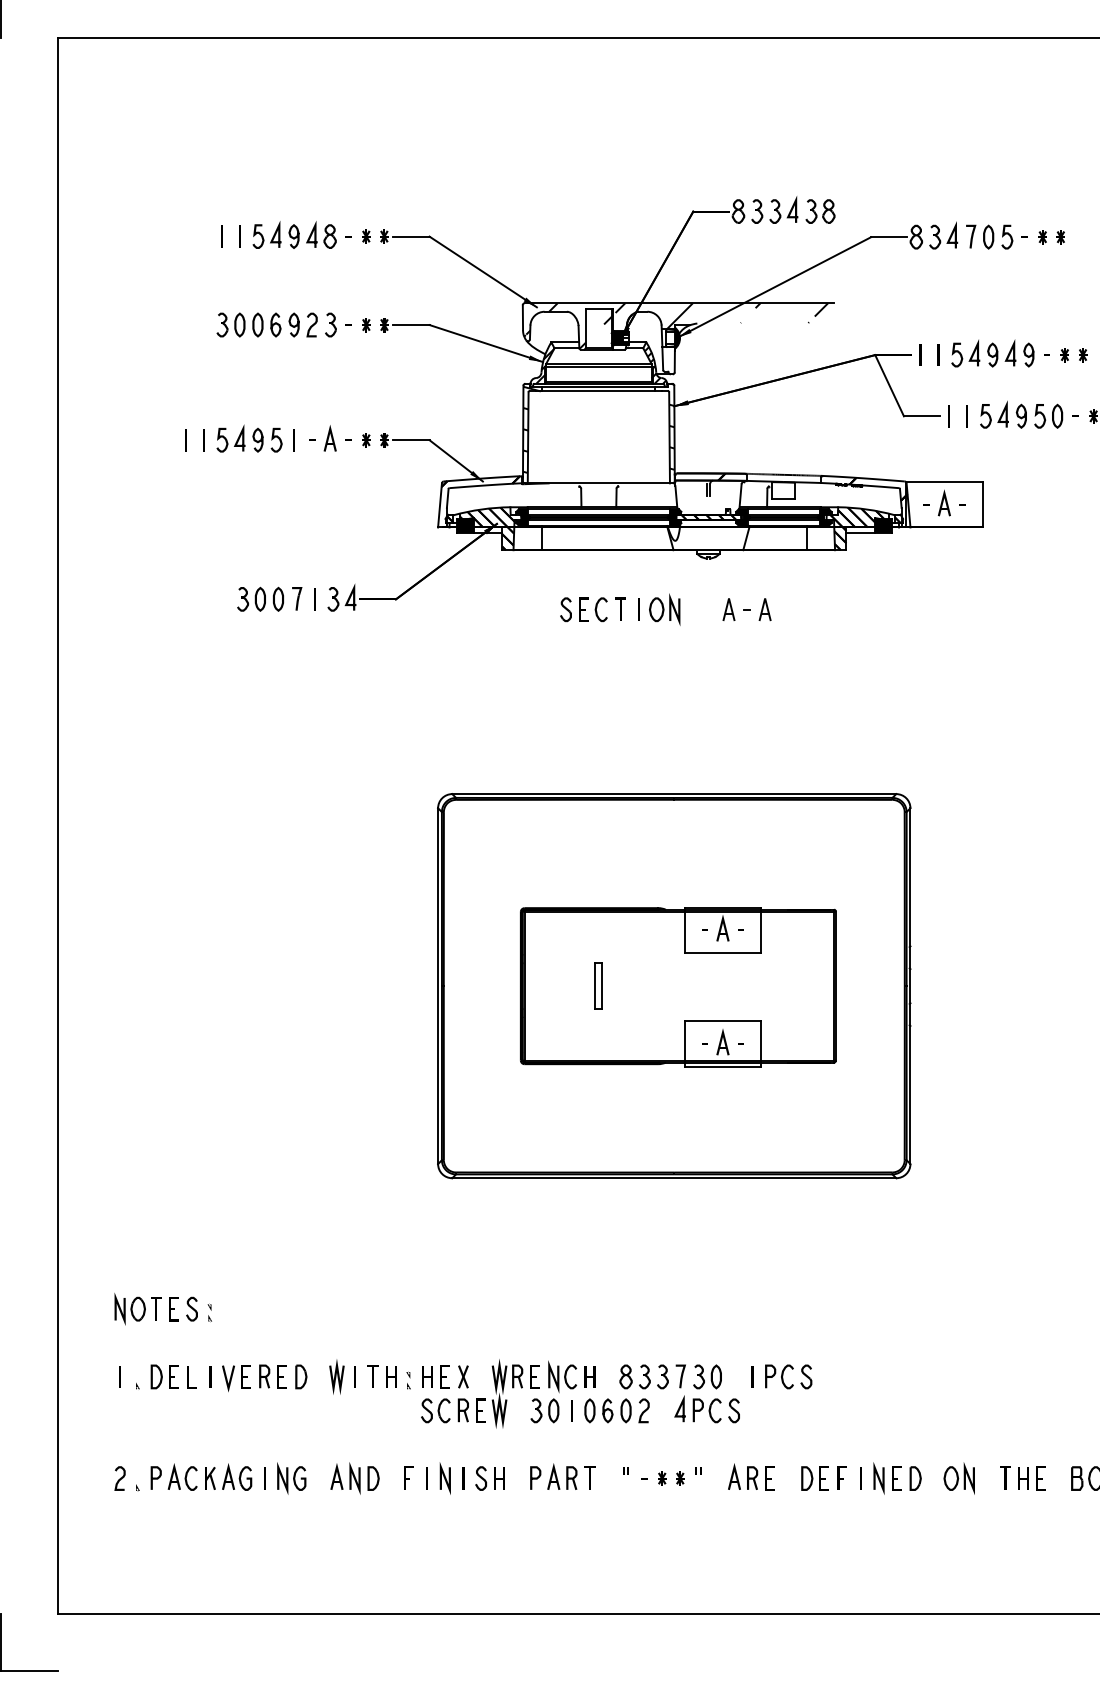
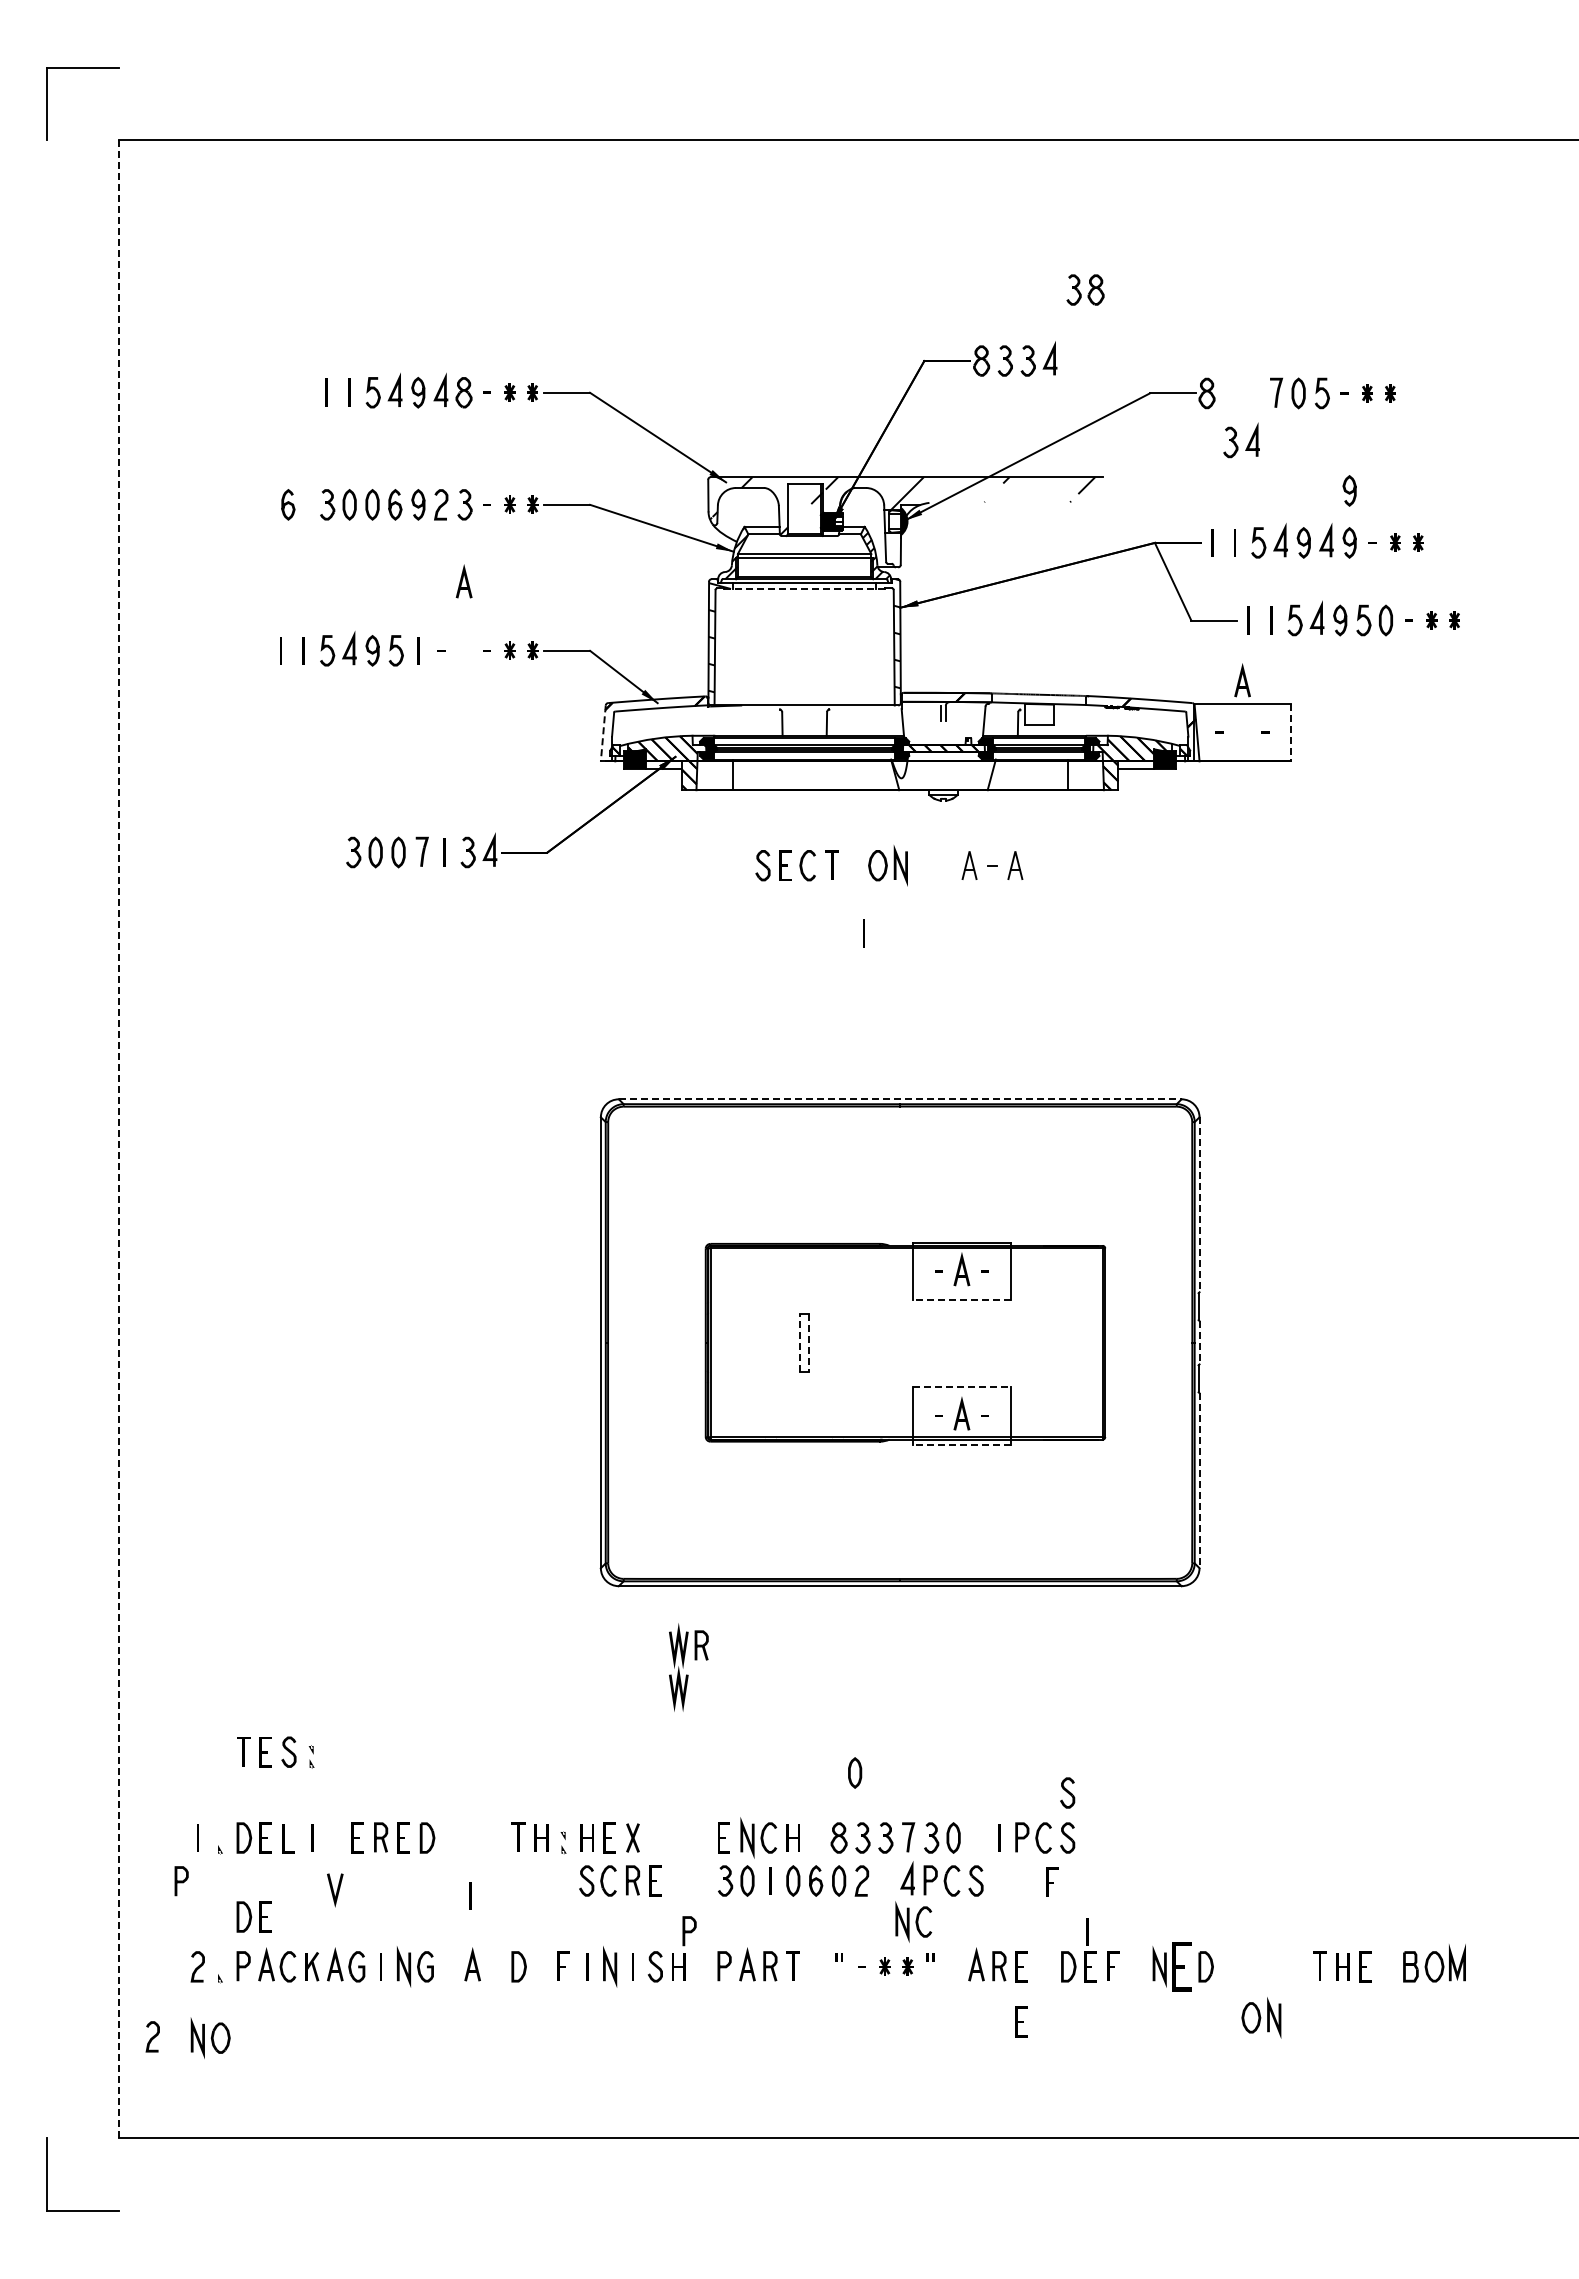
part: (820, 211) -> (1085, 289), moved
part: (943, 235) -> (1241, 440), moved
curve: (1028, 314) -> (1349, 491), added
curve: (191, 324) -> (288, 504), added
line: (599, 391) -> (805, 588), solid -> dashed
part: (329, 438) -> (463, 581), moved
part: (944, 503) -> (1242, 680), moved
line: (983, 504) -> (1291, 732), solid -> dashed
line: (440, 505) -> (603, 733), solid -> dashed
line: (638, 609) -> (863, 933), moved
line: (674, 794) -> (900, 1099), solid -> dashed
line: (58, 825) -> (119, 1139), solid -> dashed
line: (910, 877) -> (1199, 1205), solid -> dashed
line: (722, 952) -> (961, 1300), solid -> dashed
line: (595, 985) -> (800, 1342), solid -> dashed
line: (601, 985) -> (808, 1342), solid -> dashed
line: (910, 985) -> (1199, 1342), solid -> dashed
line: (722, 1021) -> (961, 1387), solid -> dashed
line: (722, 1066) -> (961, 1444), solid -> dashed
line: (910, 1095) -> (1199, 1481), solid -> dashed
part: (130, 1308) -> (210, 2037), moved
part: (638, 1325) -> (855, 1772), added
part: (806, 1341) -> (1067, 1792), added
line: (336, 1375) -> (472, 1836), removed
line: (354, 1376) -> (470, 1895), moved
line: (229, 1378) -> (336, 1890), moved
part: (507, 1393) -> (688, 1667), moved
curve: (107, 1411) -> (181, 1881), added
part: (794, 1411) -> (1052, 1881), added
part: (164, 1438) -> (253, 1916), added
part: (684, 1442) -> (913, 1921), added
curve: (508, 1450) -> (689, 1931), added
line: (354, 1478) -> (495, 1966), removed
line: (860, 1478) -> (1087, 1931), moved
part: (896, 1478) -> (1181, 1966), size x1.6
part: (959, 1478) -> (1261, 2017), moved
part: (769, 1521) -> (1021, 2021), added
curve: (84, 1533) -> (152, 2036), added

